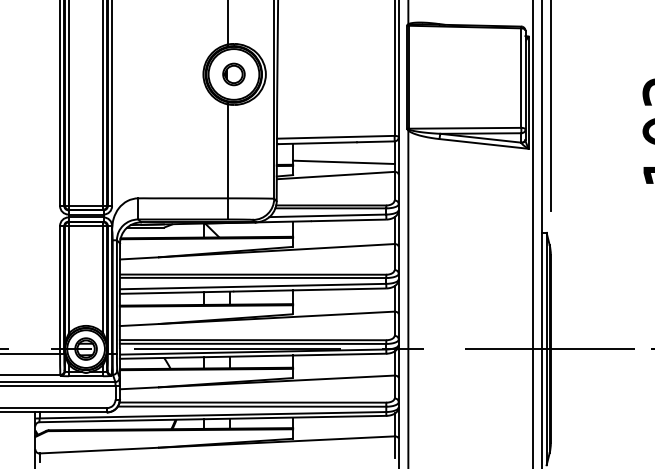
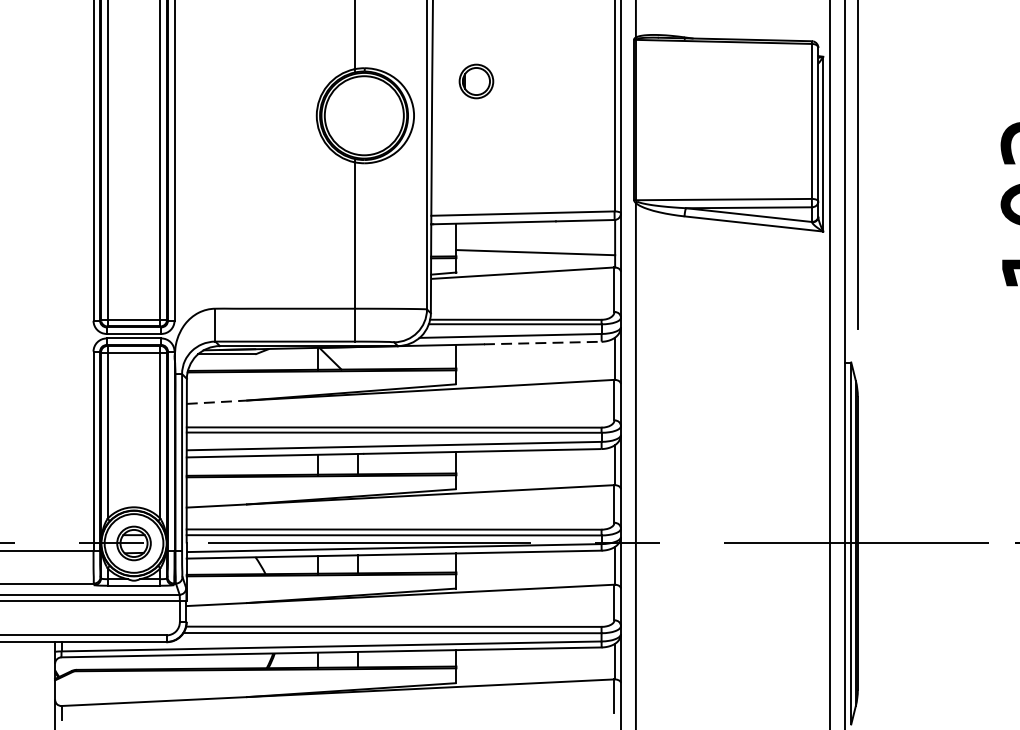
part: (233, 74) -> (475, 81), moved
line: (349, 220) -> (544, 343), solid -> dashed
line: (139, 258) -> (217, 402), solid -> dashed

